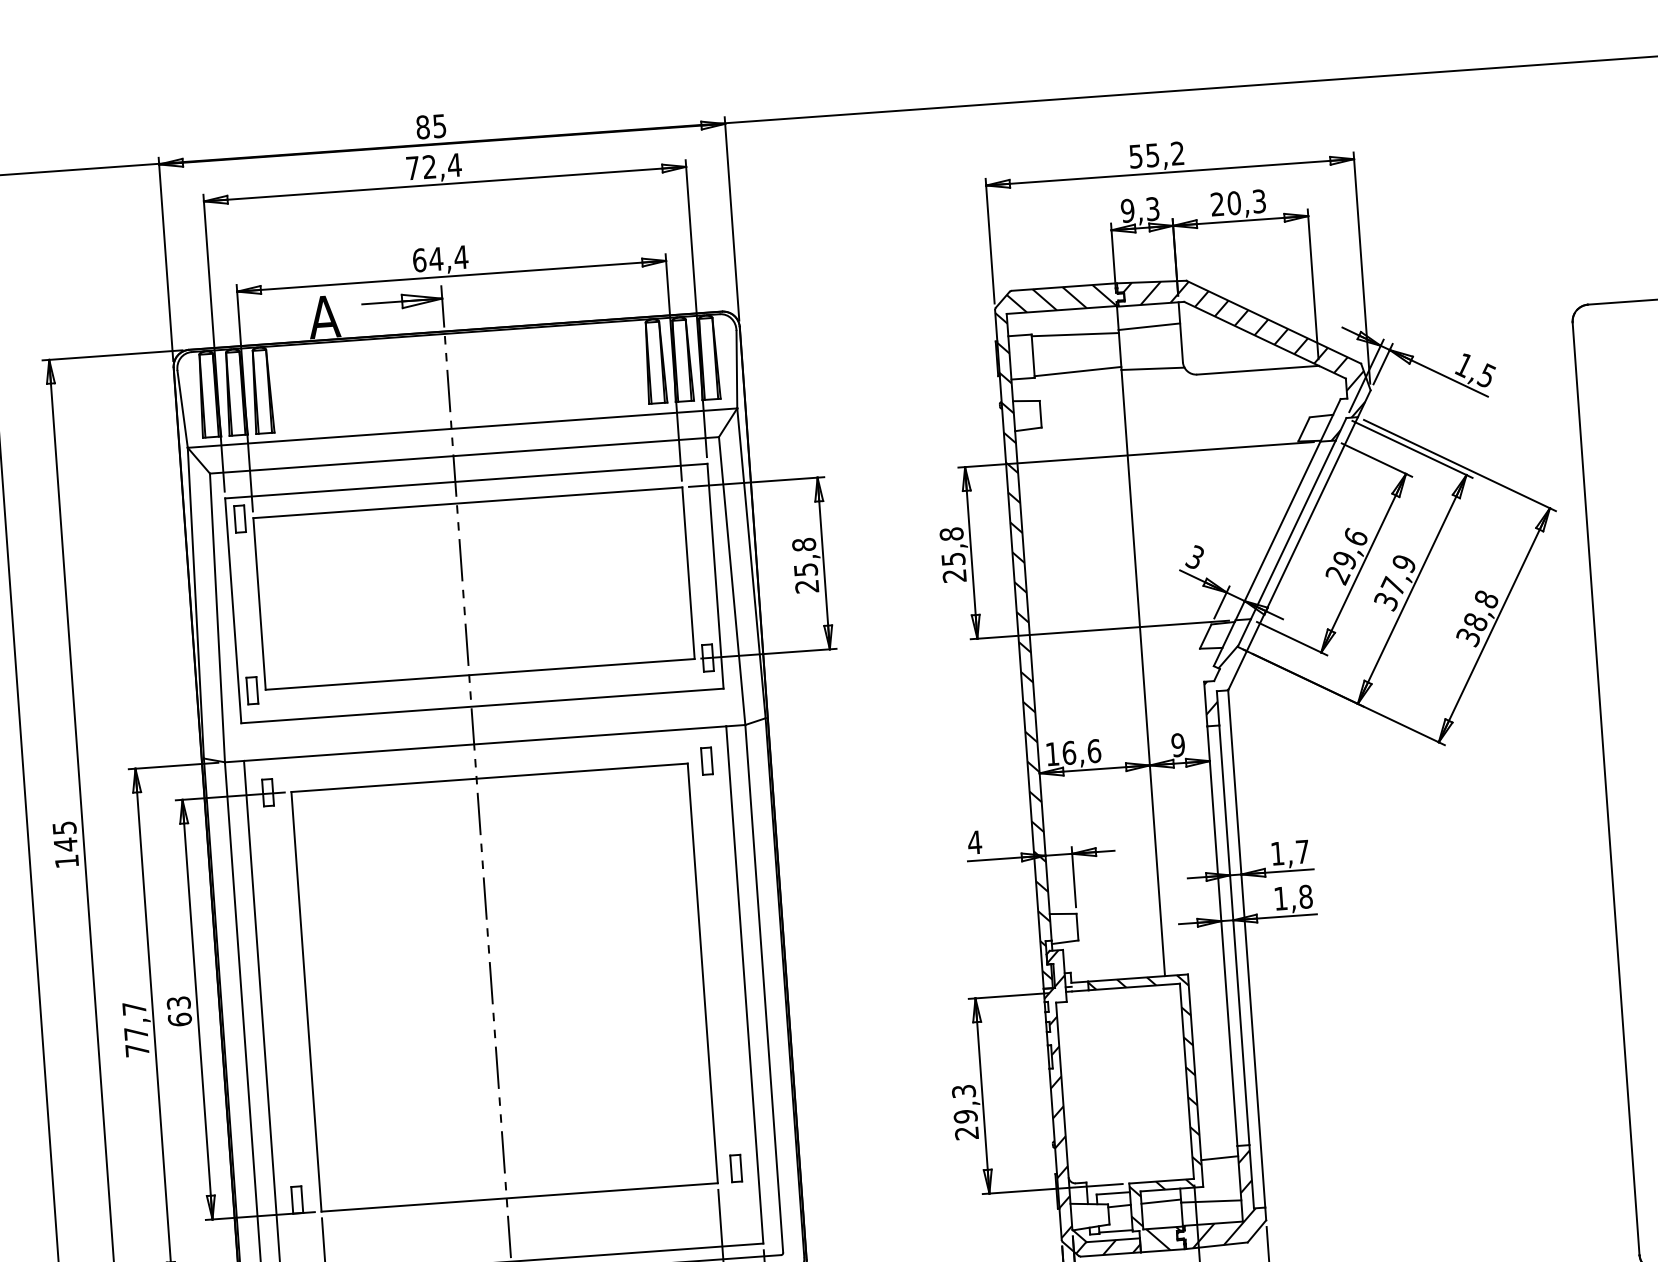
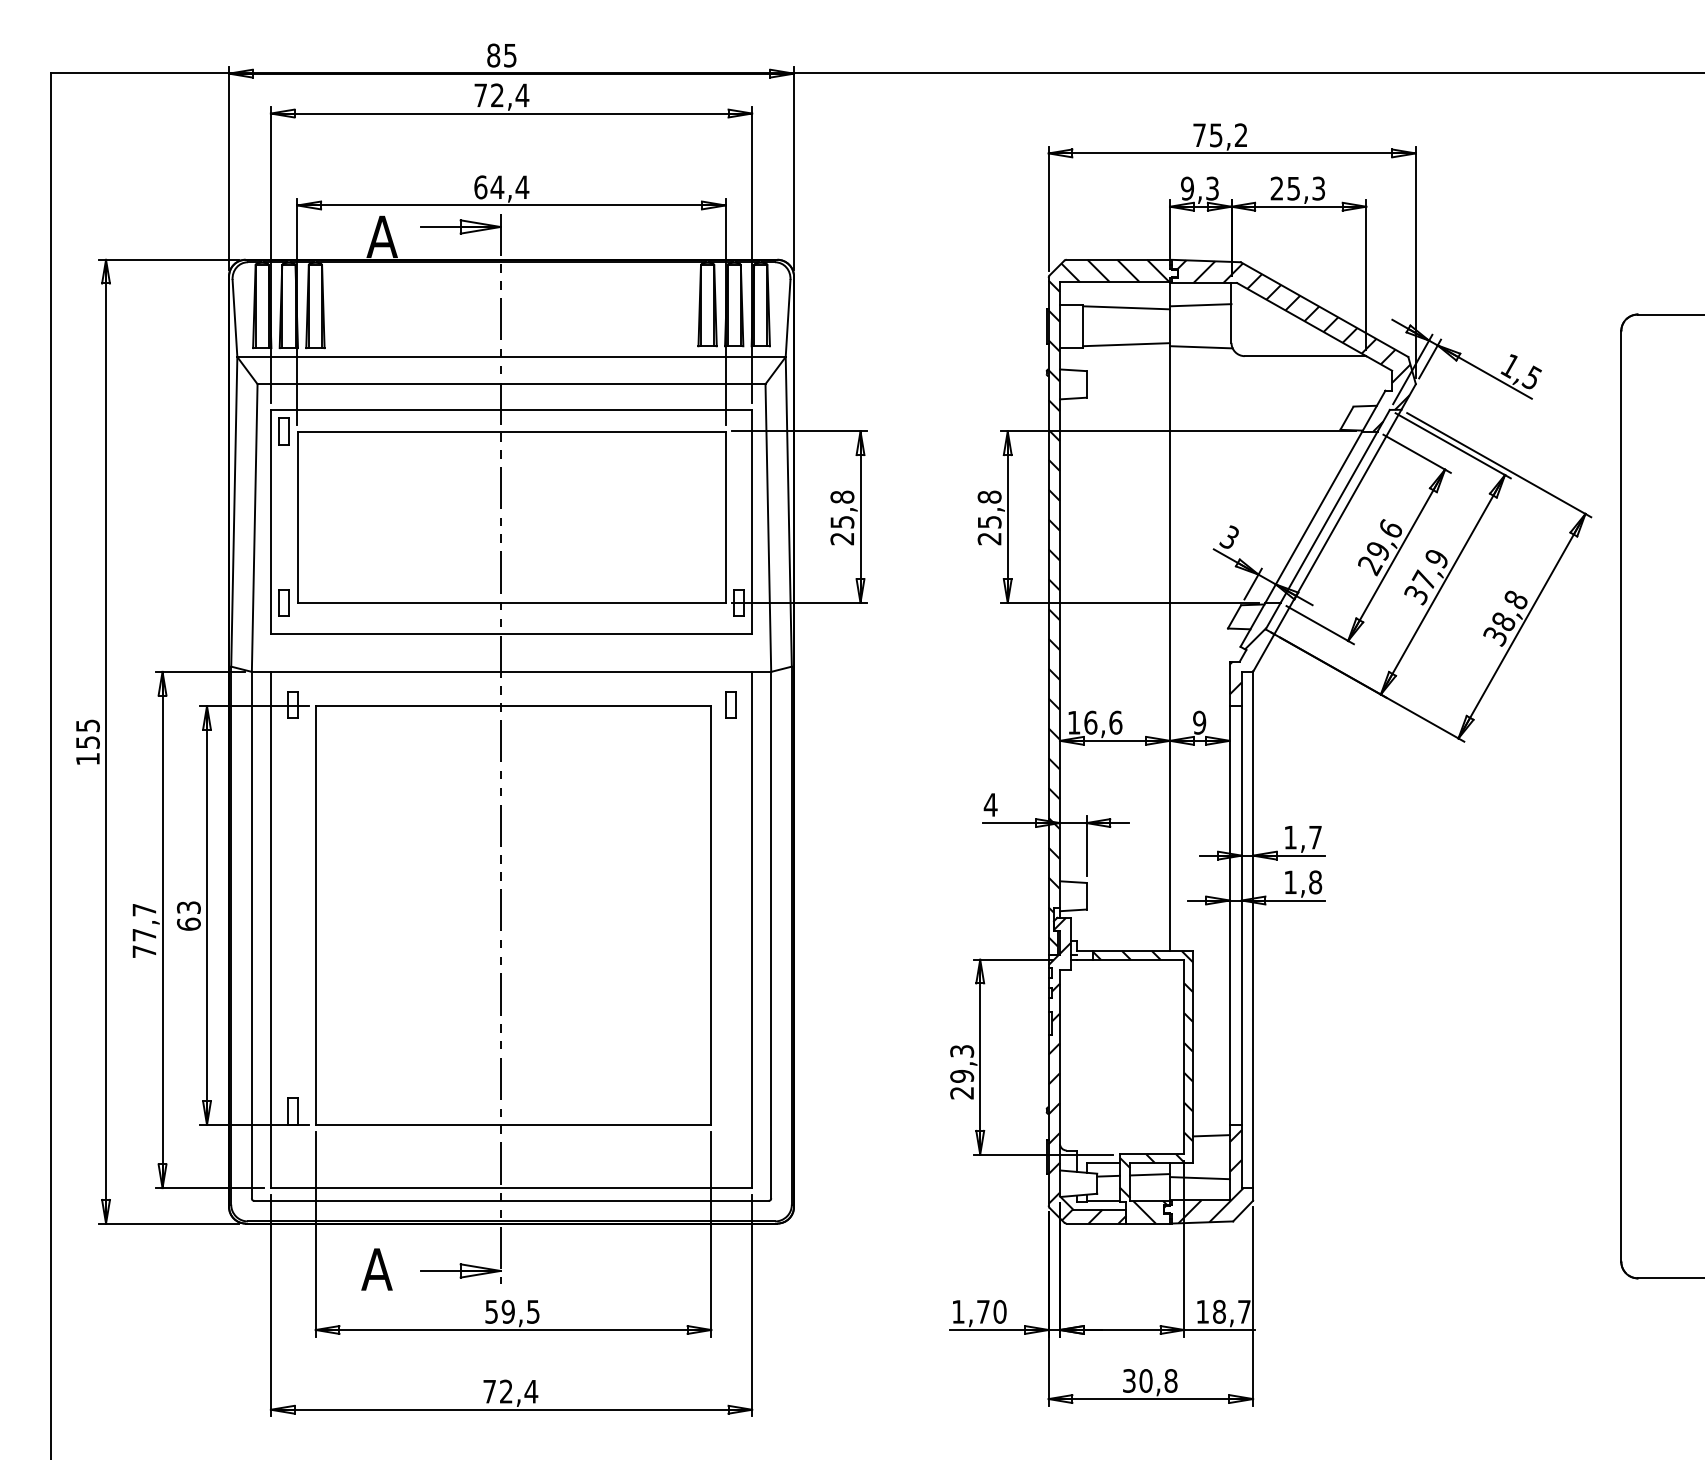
text: (1135, 156) -> (1199, 135), 55,2 -> 75,2
text: (1233, 203) -> (1293, 188), 20,3 -> 25,3
text: (65, 844) -> (87, 742), 145 -> 155
part: (736, 1168) -> (730, 1111), removed

